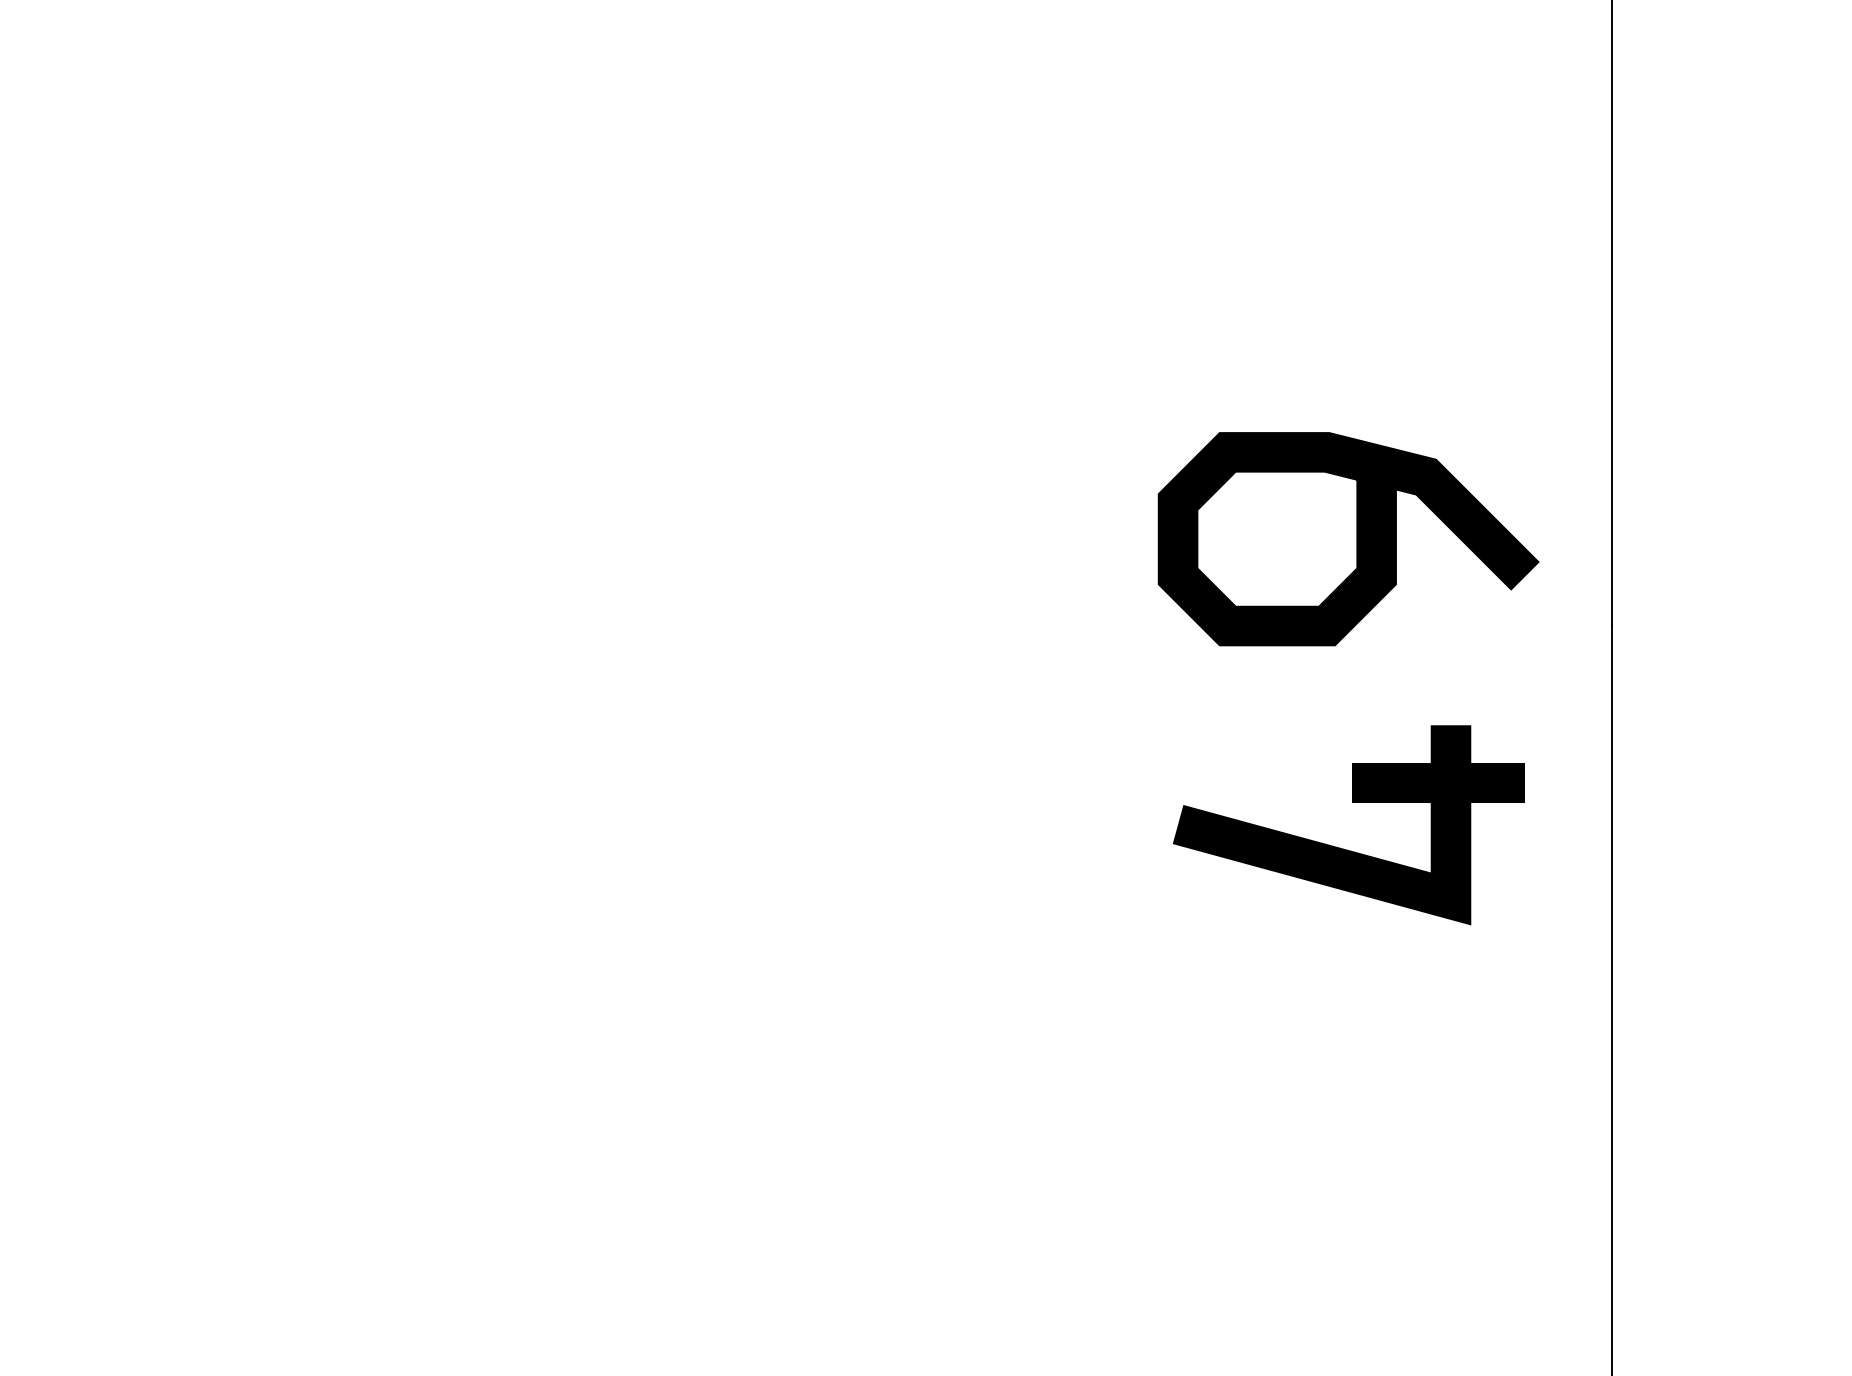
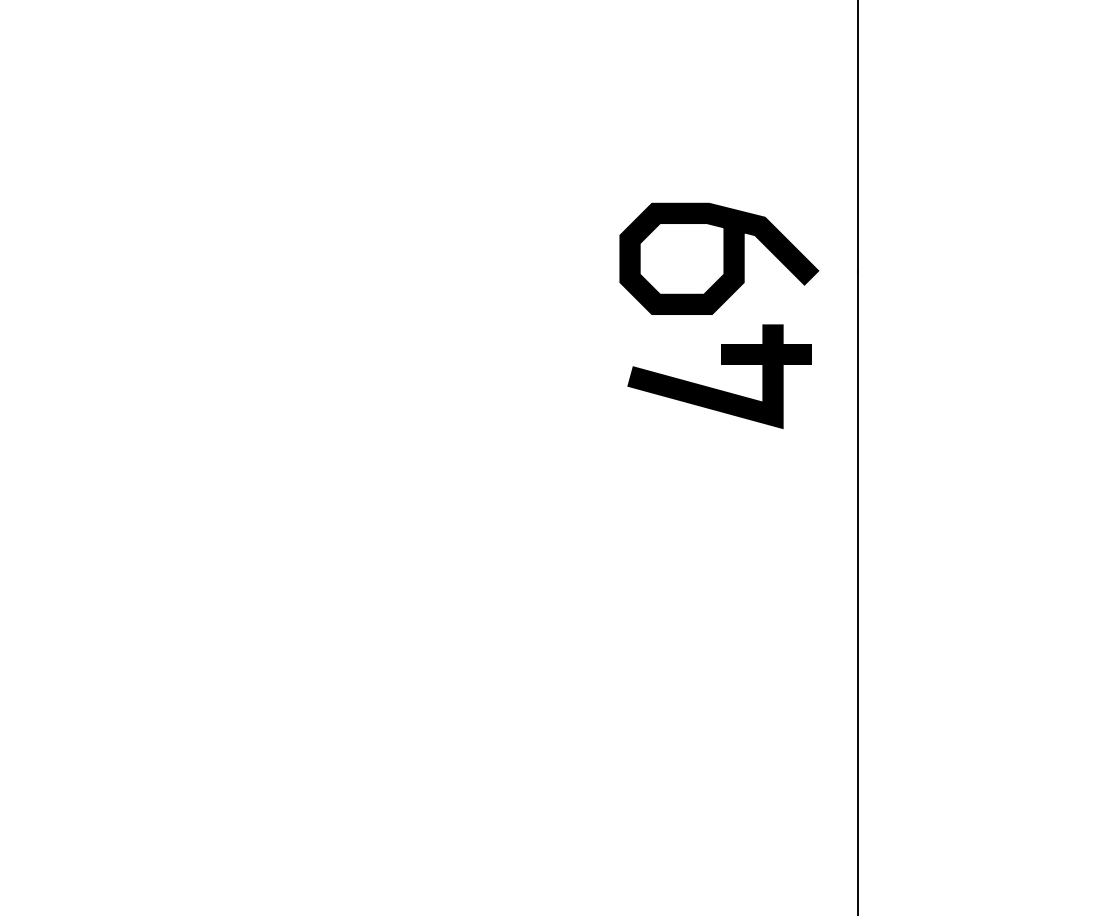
curve: (1356, 538) -> (723, 258), moved

